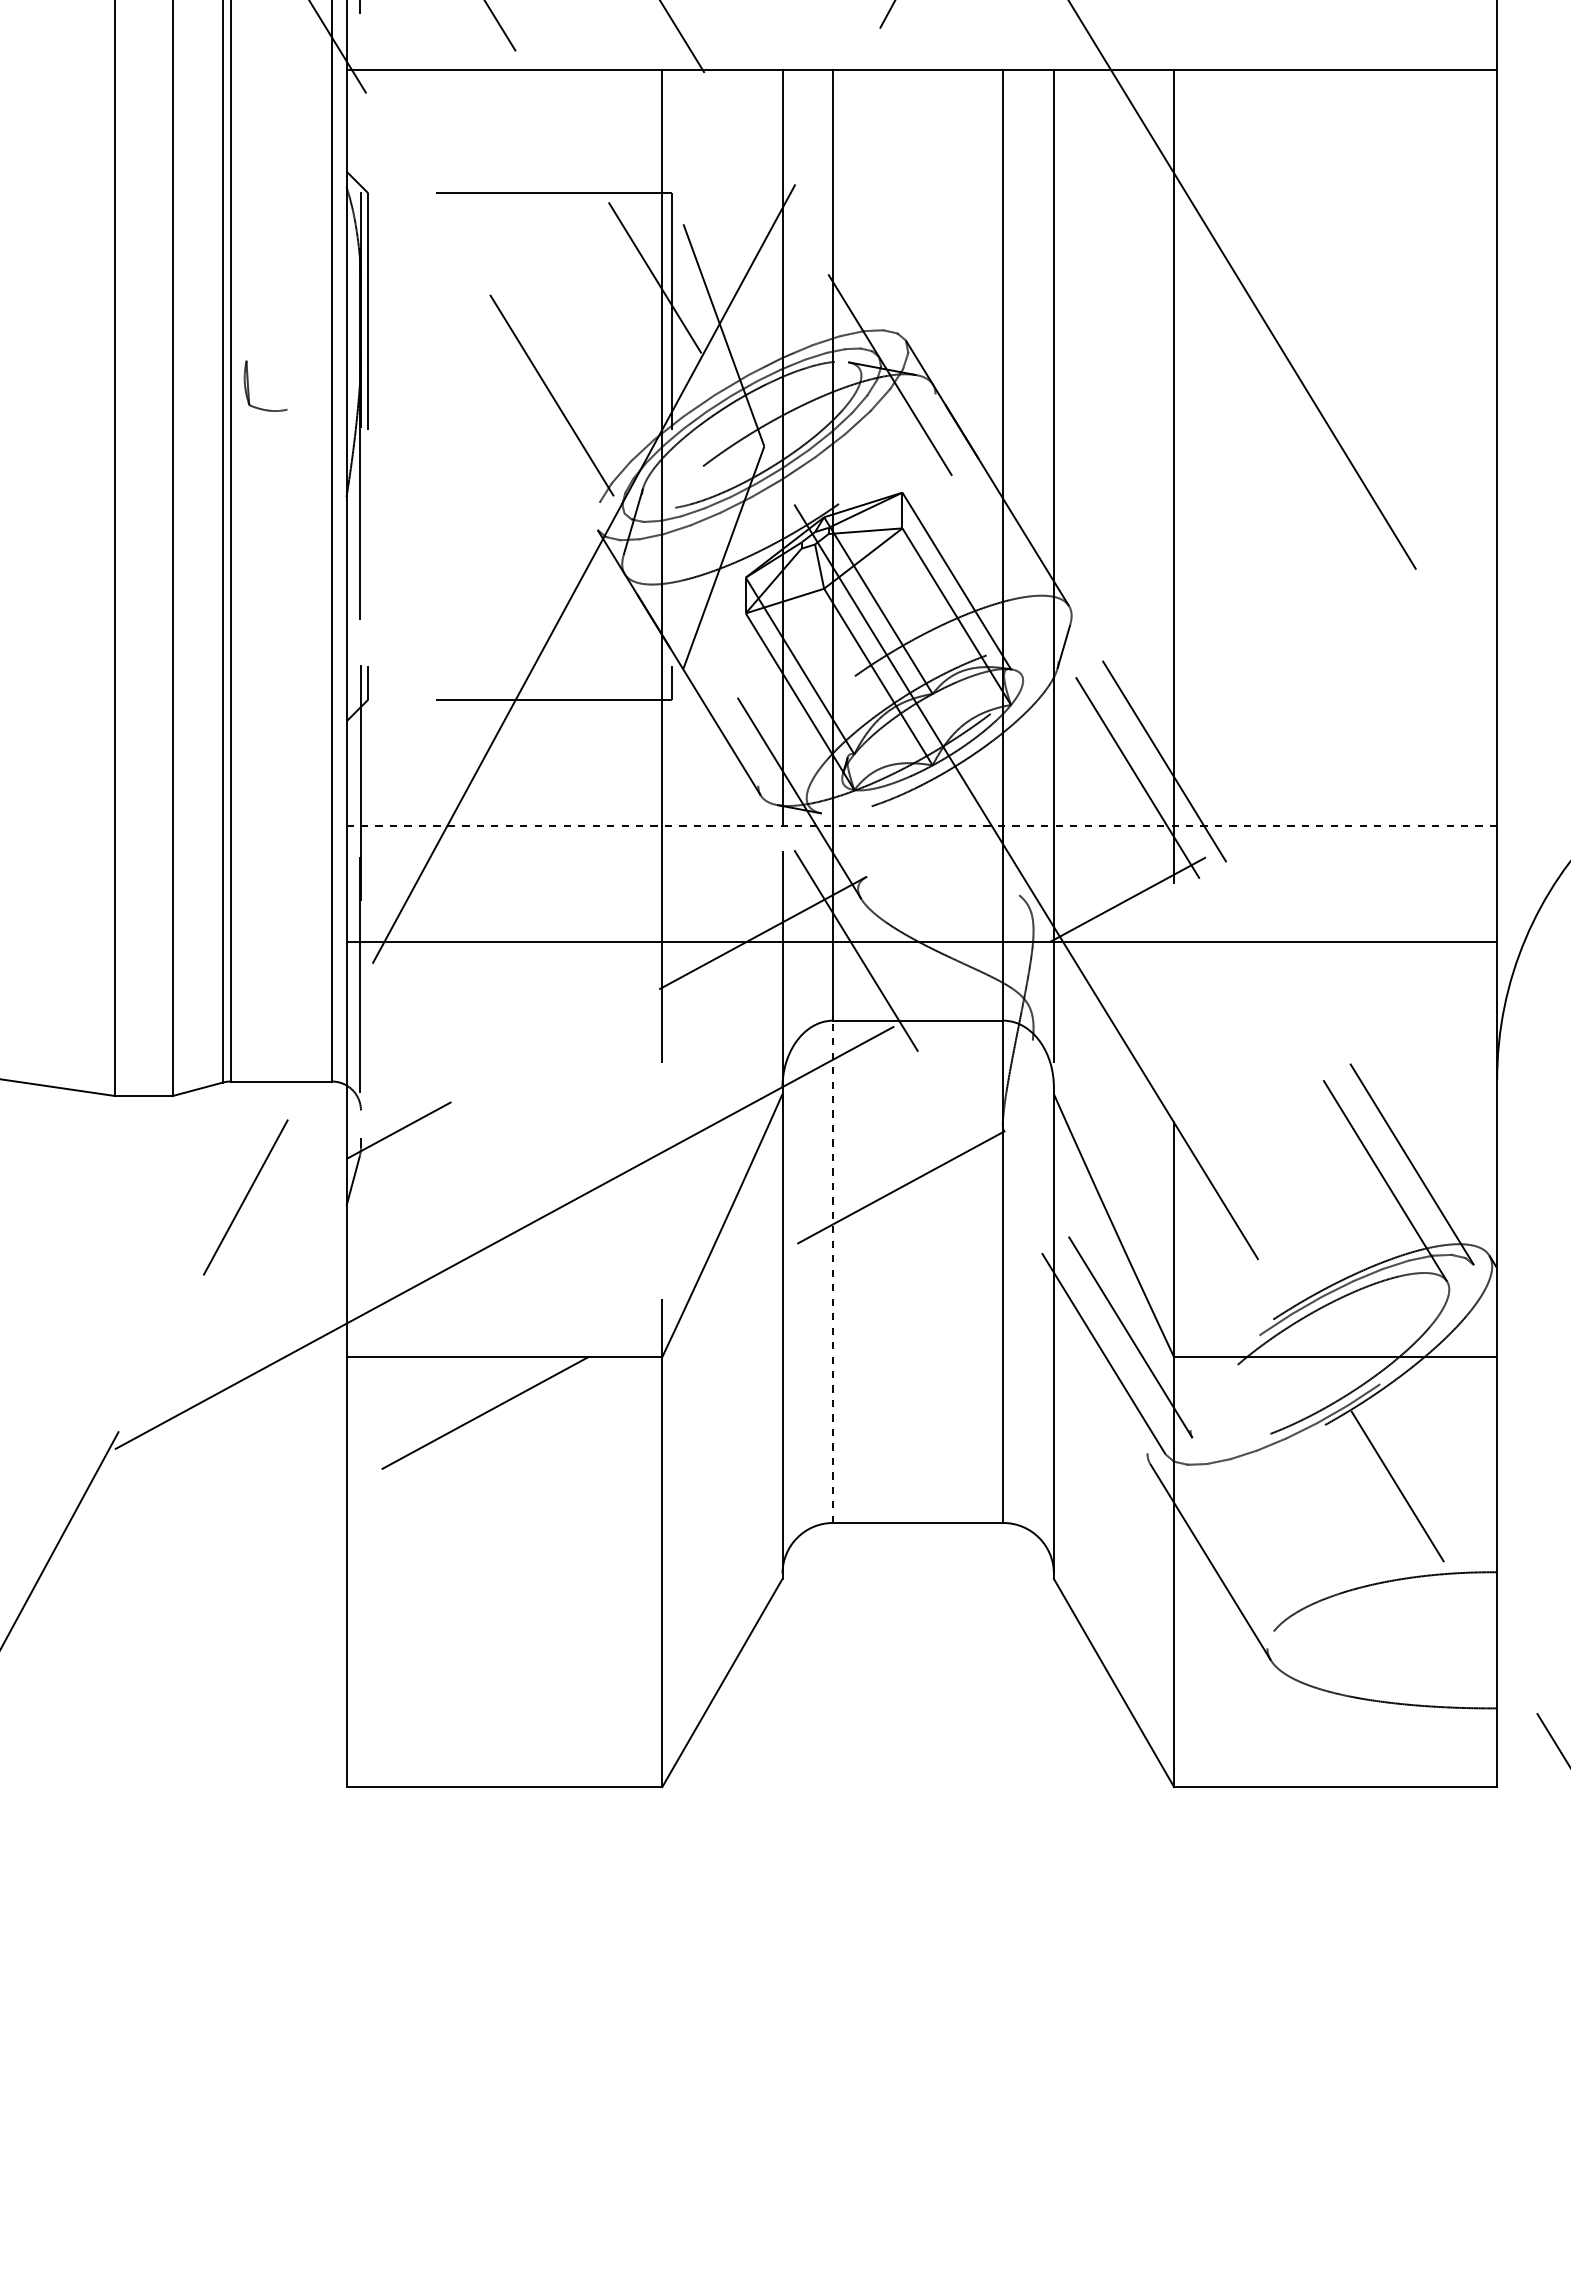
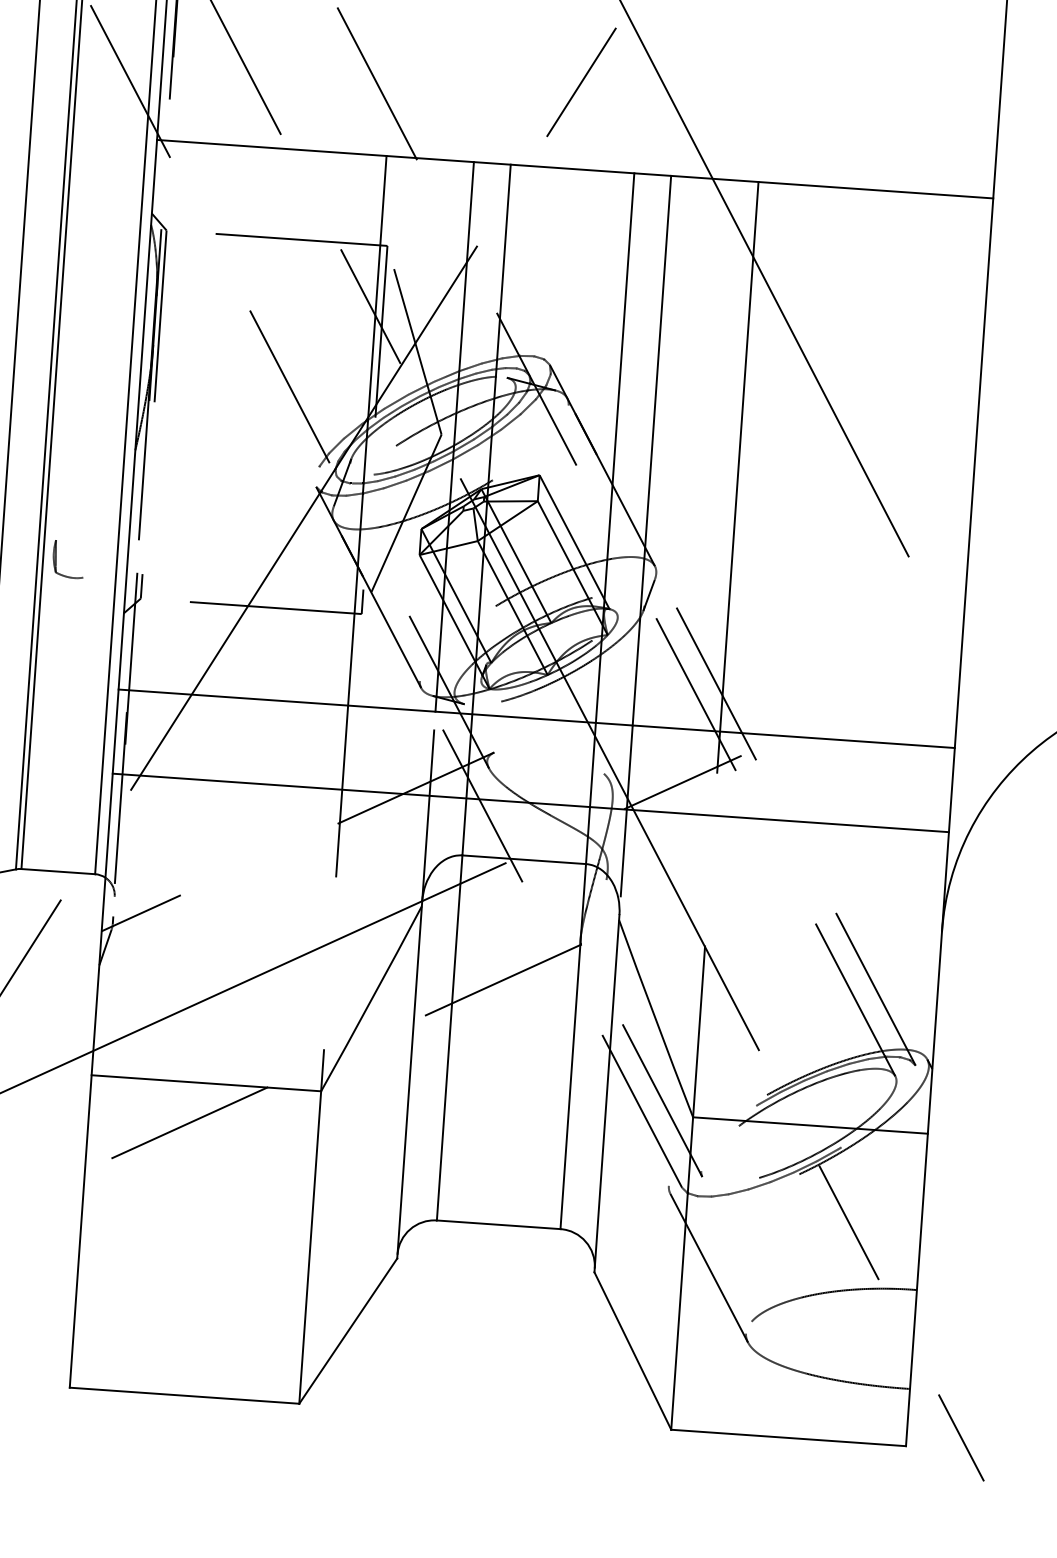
part: (249, 389) -> (56, 561), moved
line: (922, 826) -> (537, 718), dashed -> solid
line: (833, 1271) -> (449, 1037), dashed -> solid

